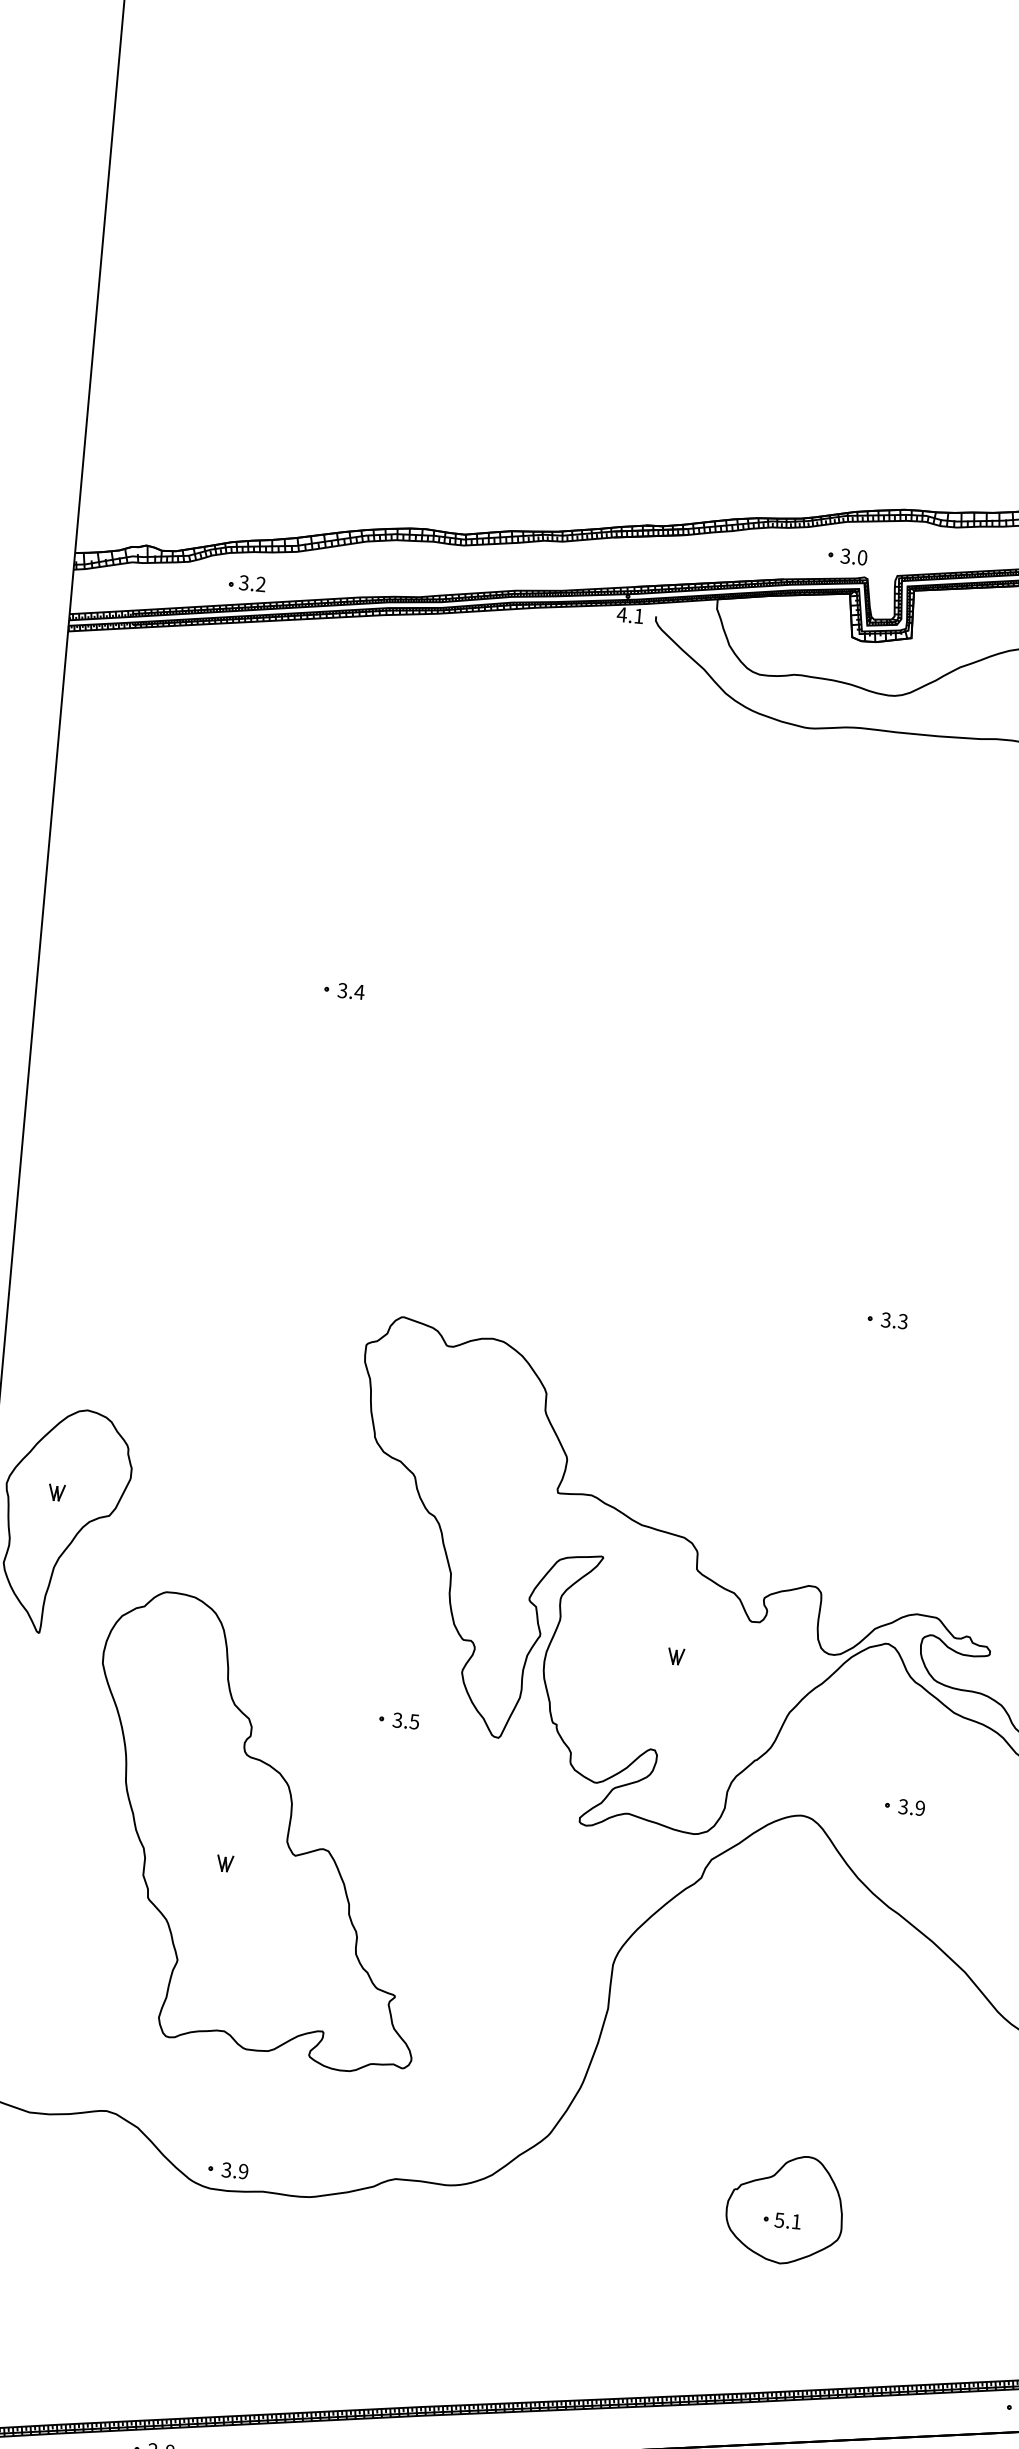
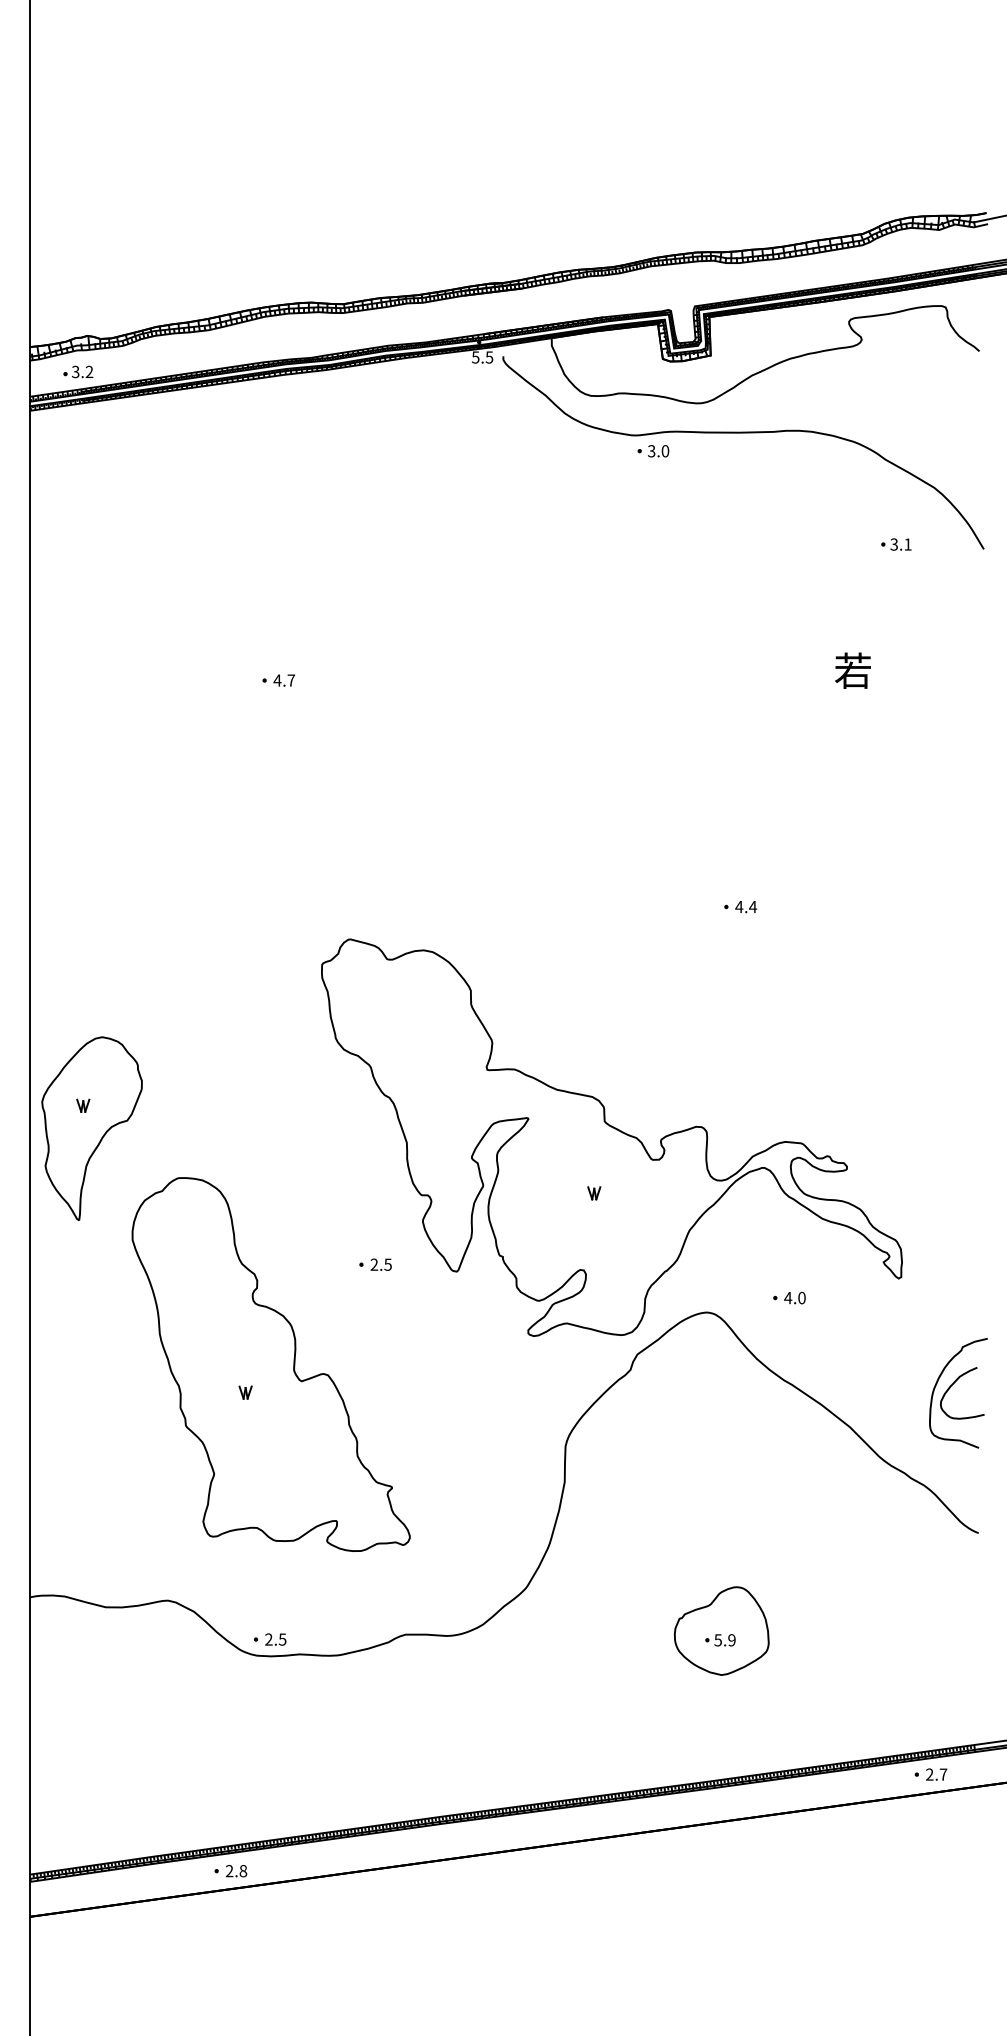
part: (847, 556) -> (653, 451), moved
part: (247, 582) -> (78, 371), moved
text: (630, 615) -> (482, 357), 4.1 -> 5.5
text: (351, 991) -> (284, 680), 3.4 -> 4.7
text: (895, 1320) -> (746, 906), 3.3 -> 4.4
text: (397, 1720) -> (374, 1264), 3.5 -> 2.5
text: (911, 1806) -> (794, 1297), 3.9 -> 4.0
text: (234, 2170) -> (275, 1639), 3.9 -> 2.5
text: (795, 2222) -> (731, 1640), 5.1 -> 5.9

